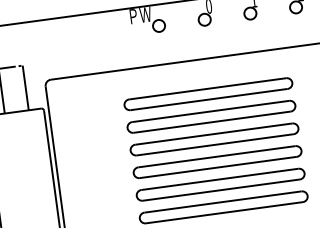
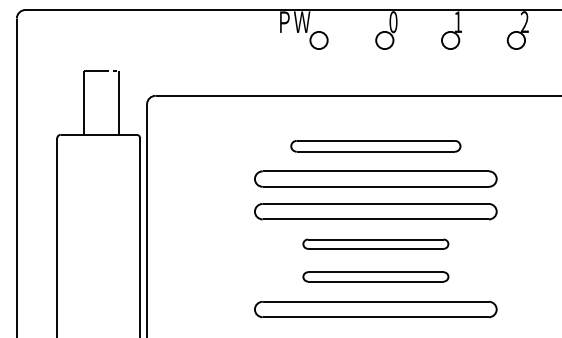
part: (208, 93) -> (375, 145), size x0.7
part: (217, 161) -> (375, 243), size x0.6
part: (220, 184) -> (375, 276), size x0.6

